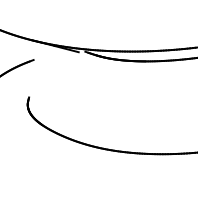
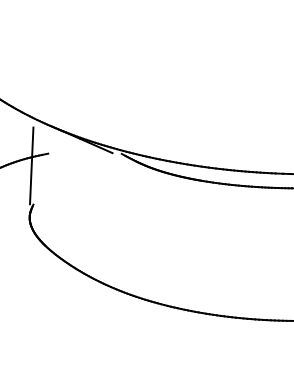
line: (23, 70) -> (31, 165), added

